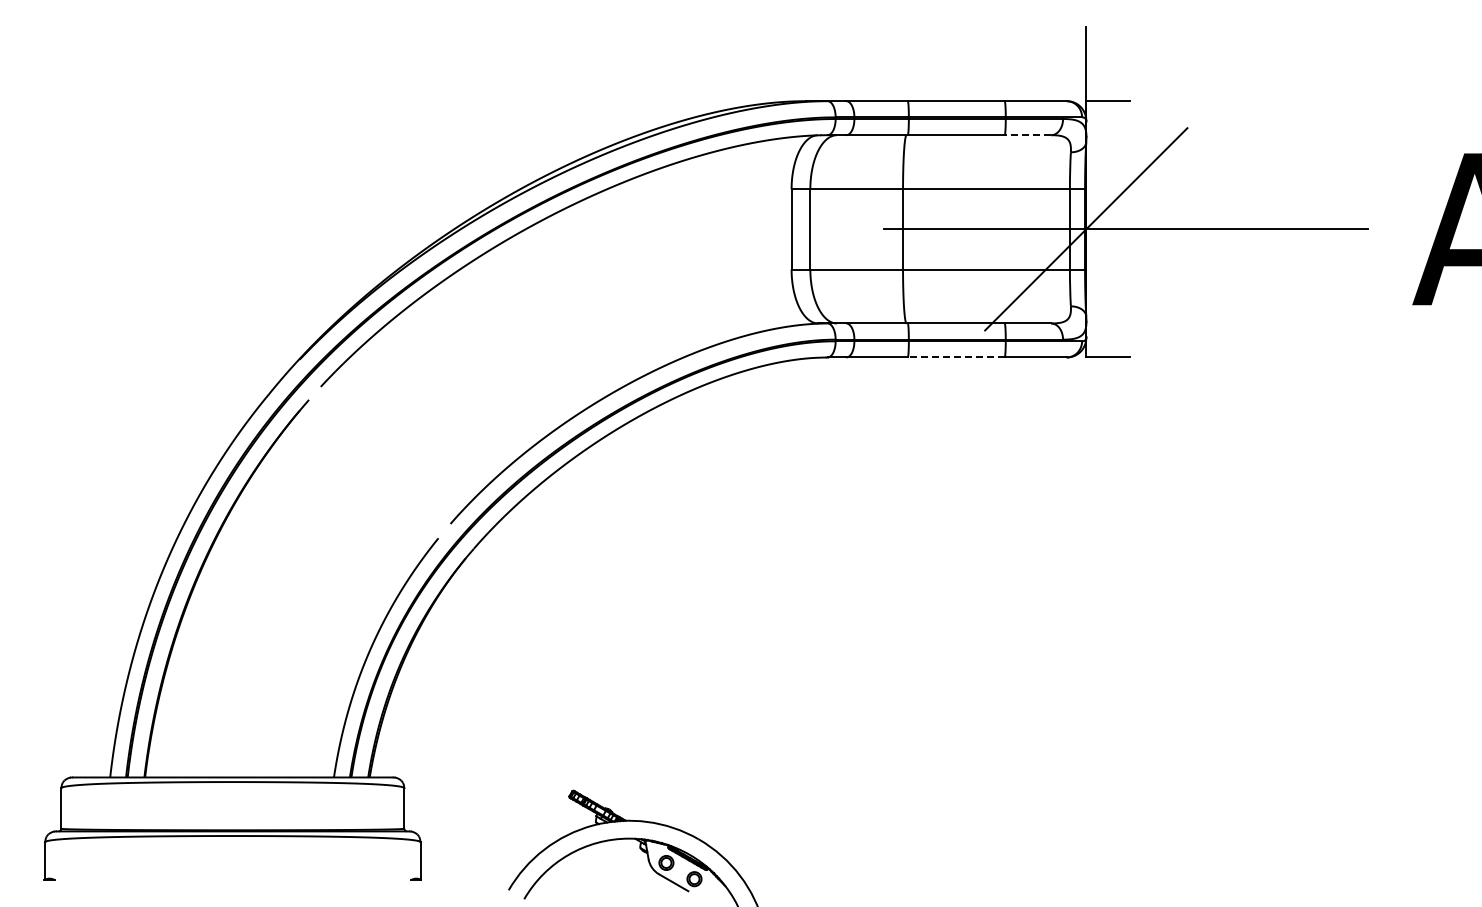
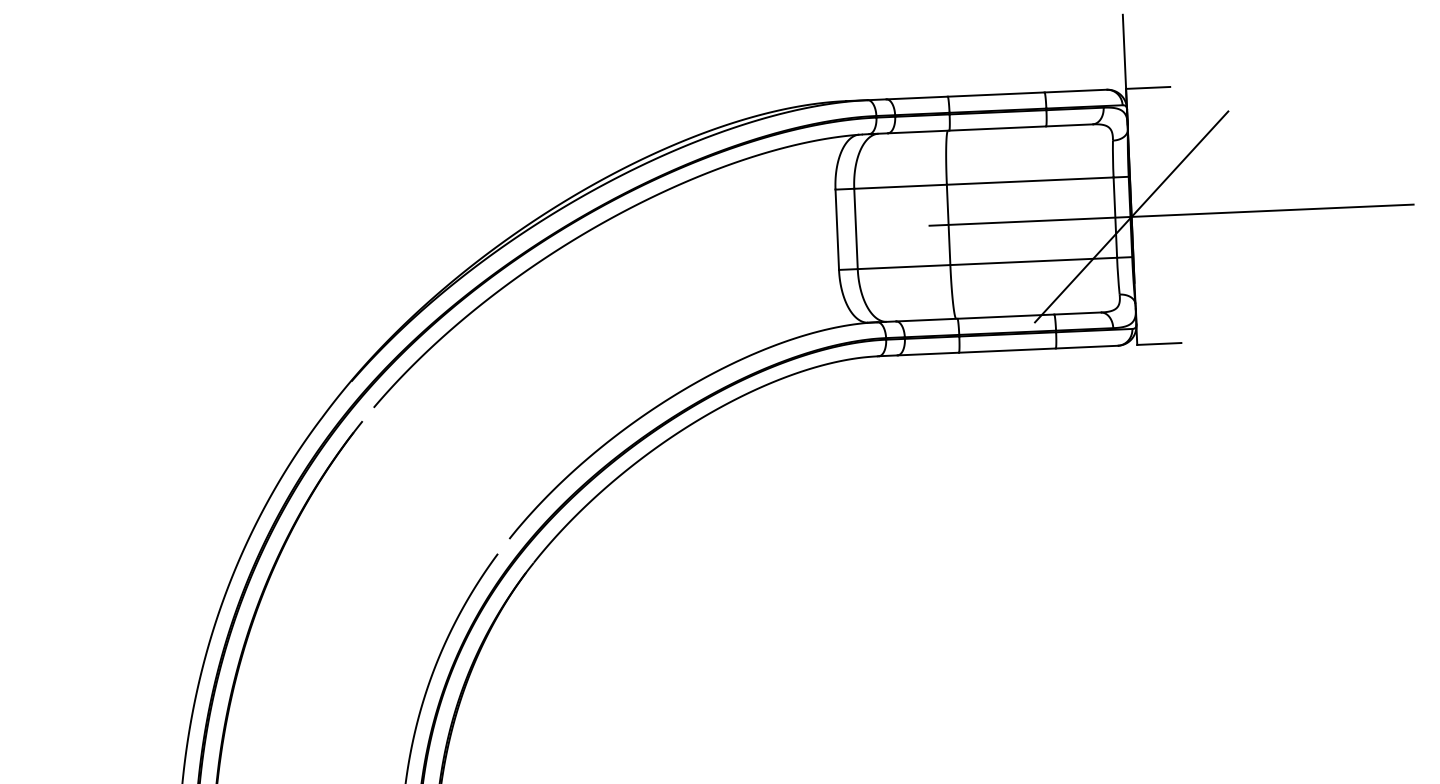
line: (1027, 135) -> (1068, 125), dashed -> solid
line: (955, 357) -> (1006, 350), dashed -> solid

